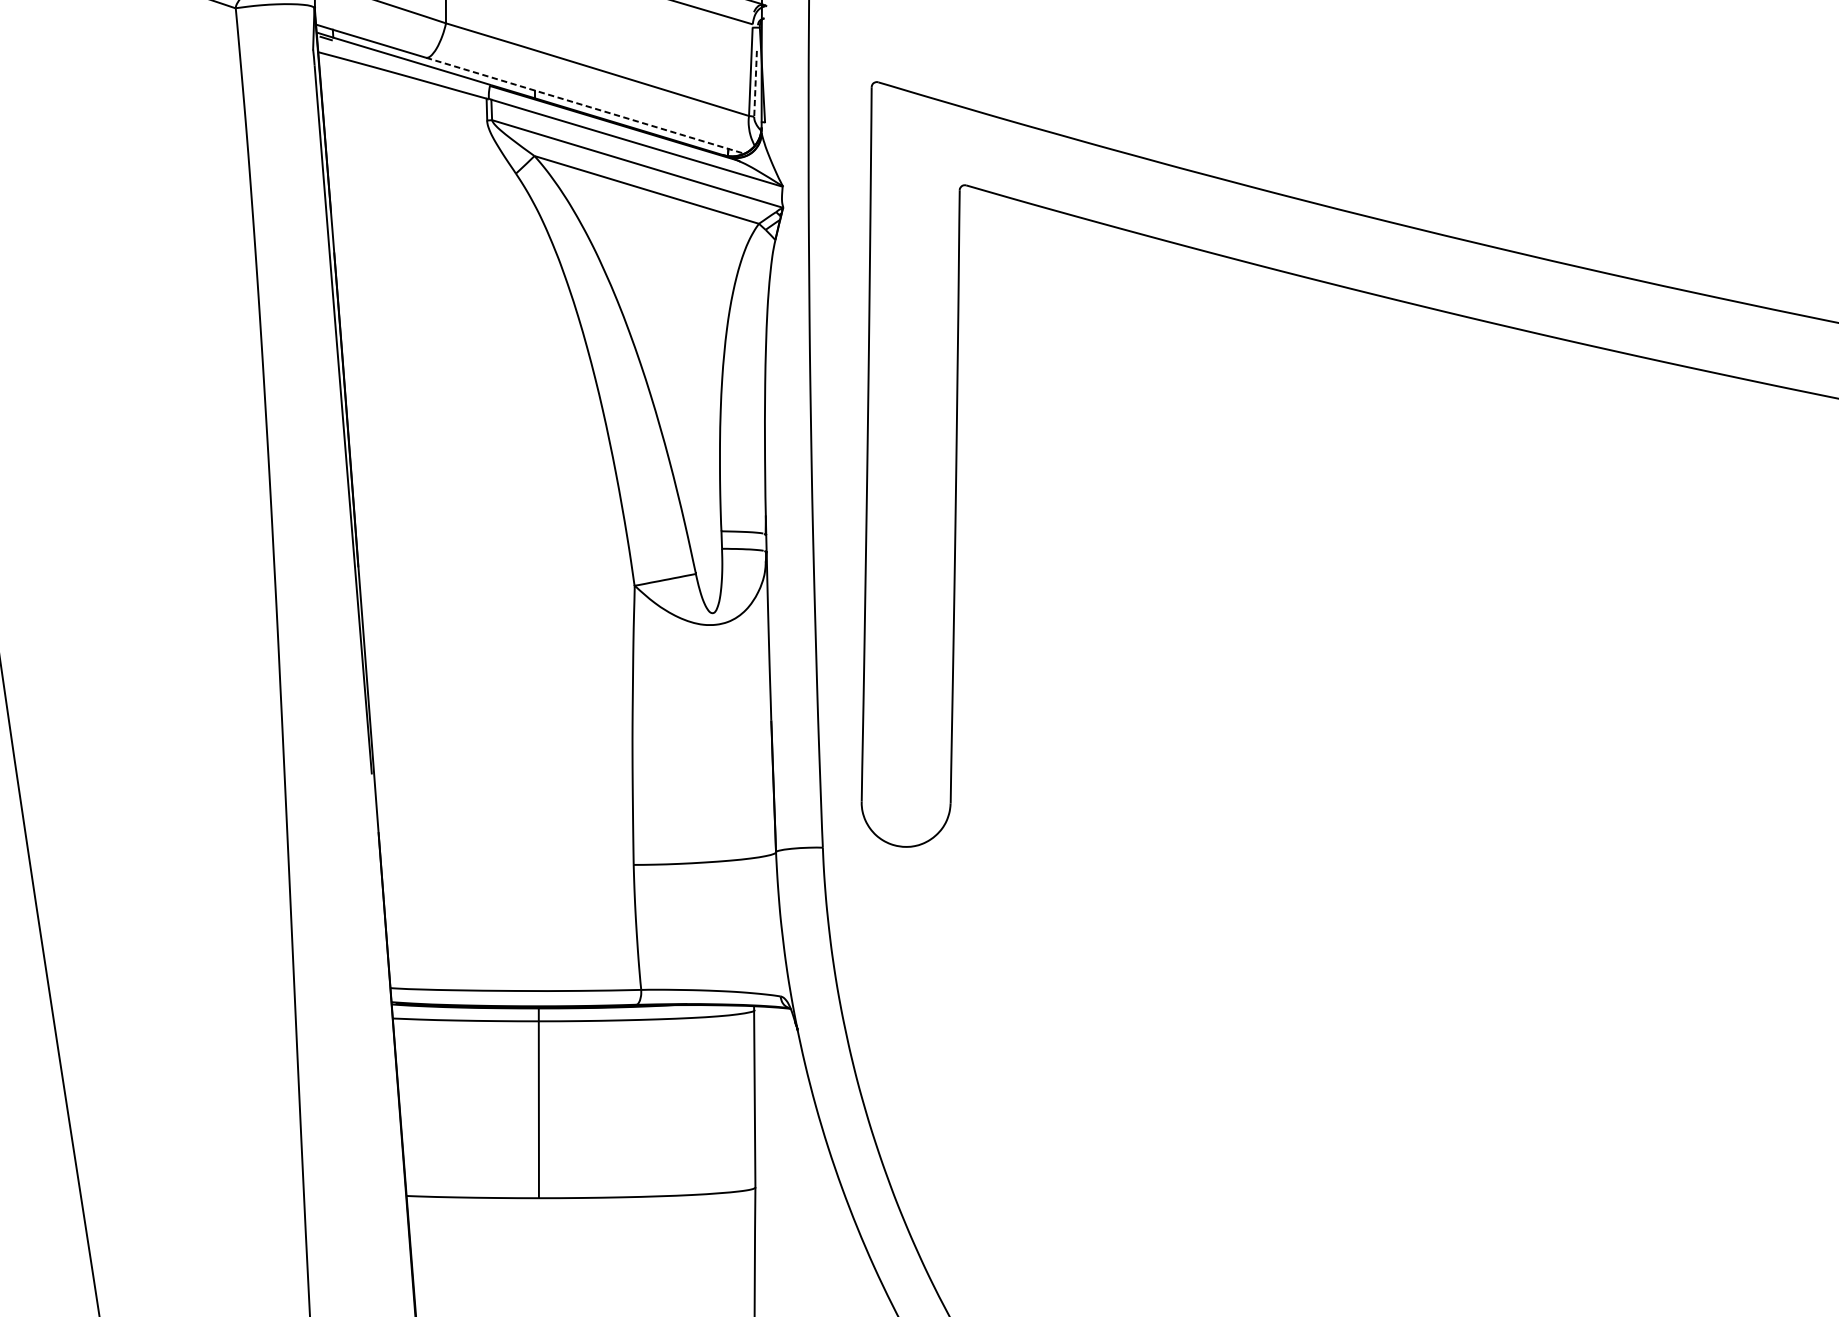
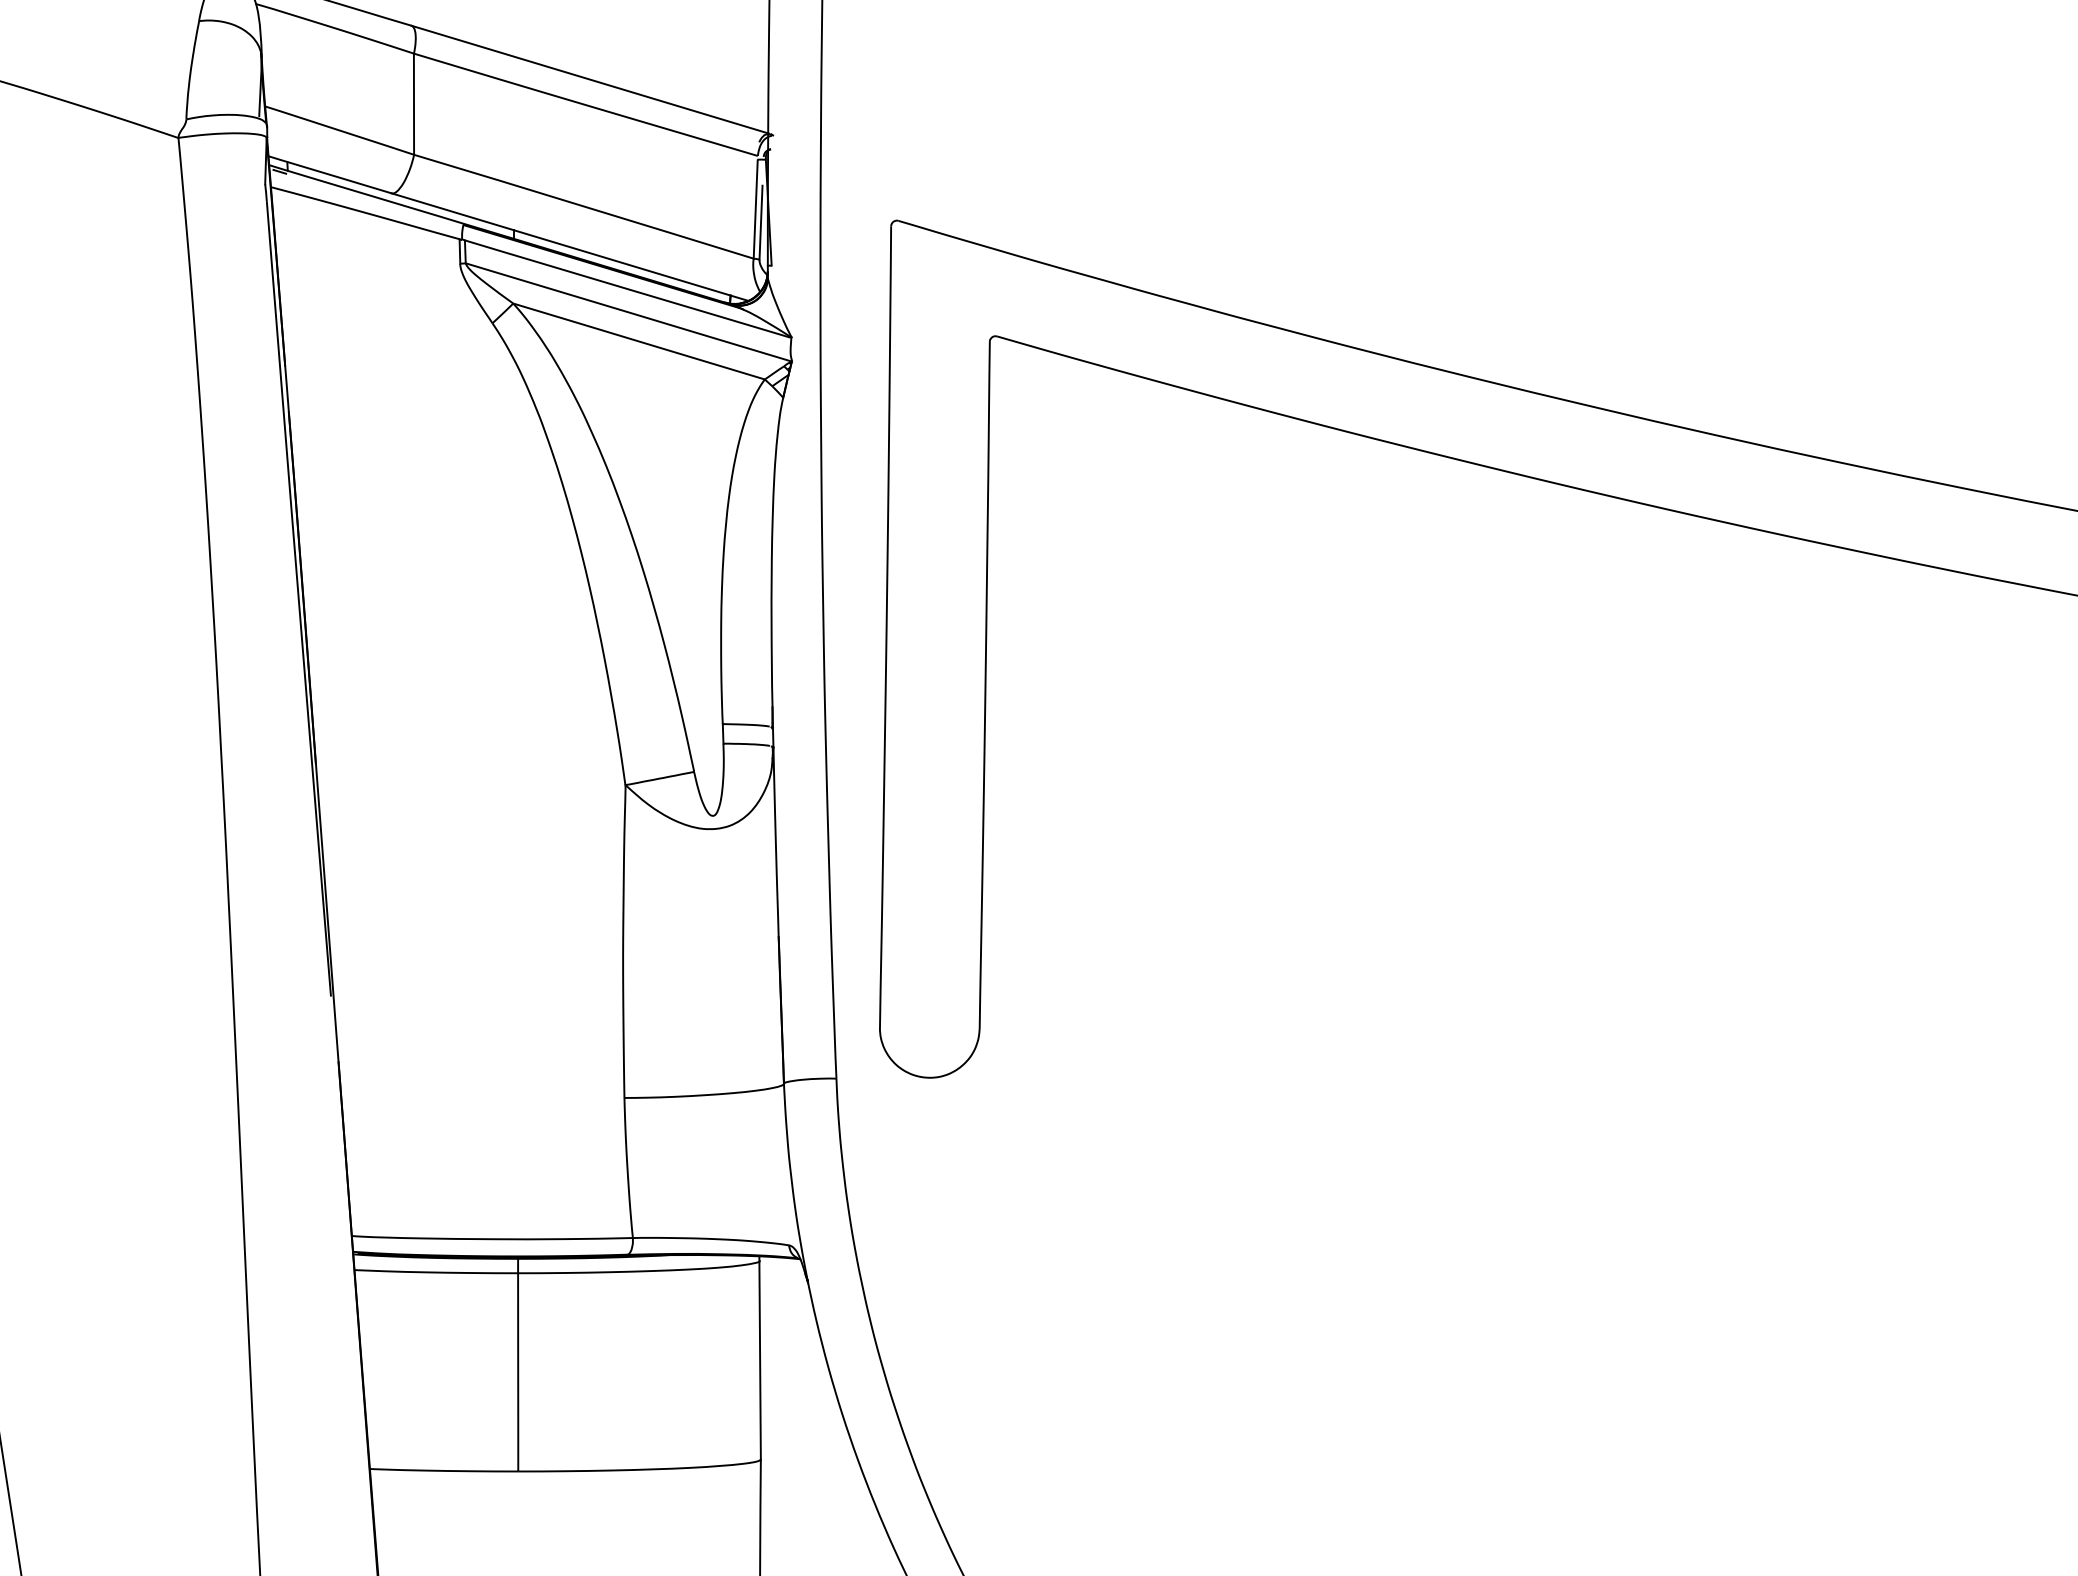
line: (755, 84) -> (761, 223), dashed -> solid
line: (584, 106) -> (569, 247), dashed -> solid

